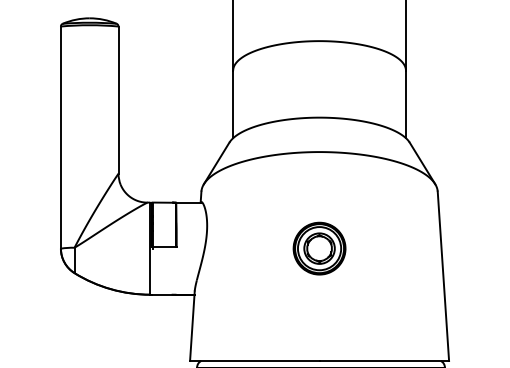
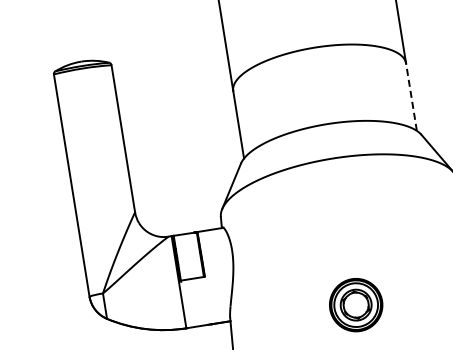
line: (405, 104) -> (410, 97), solid -> dashed
part: (319, 248) -> (356, 304), moved

